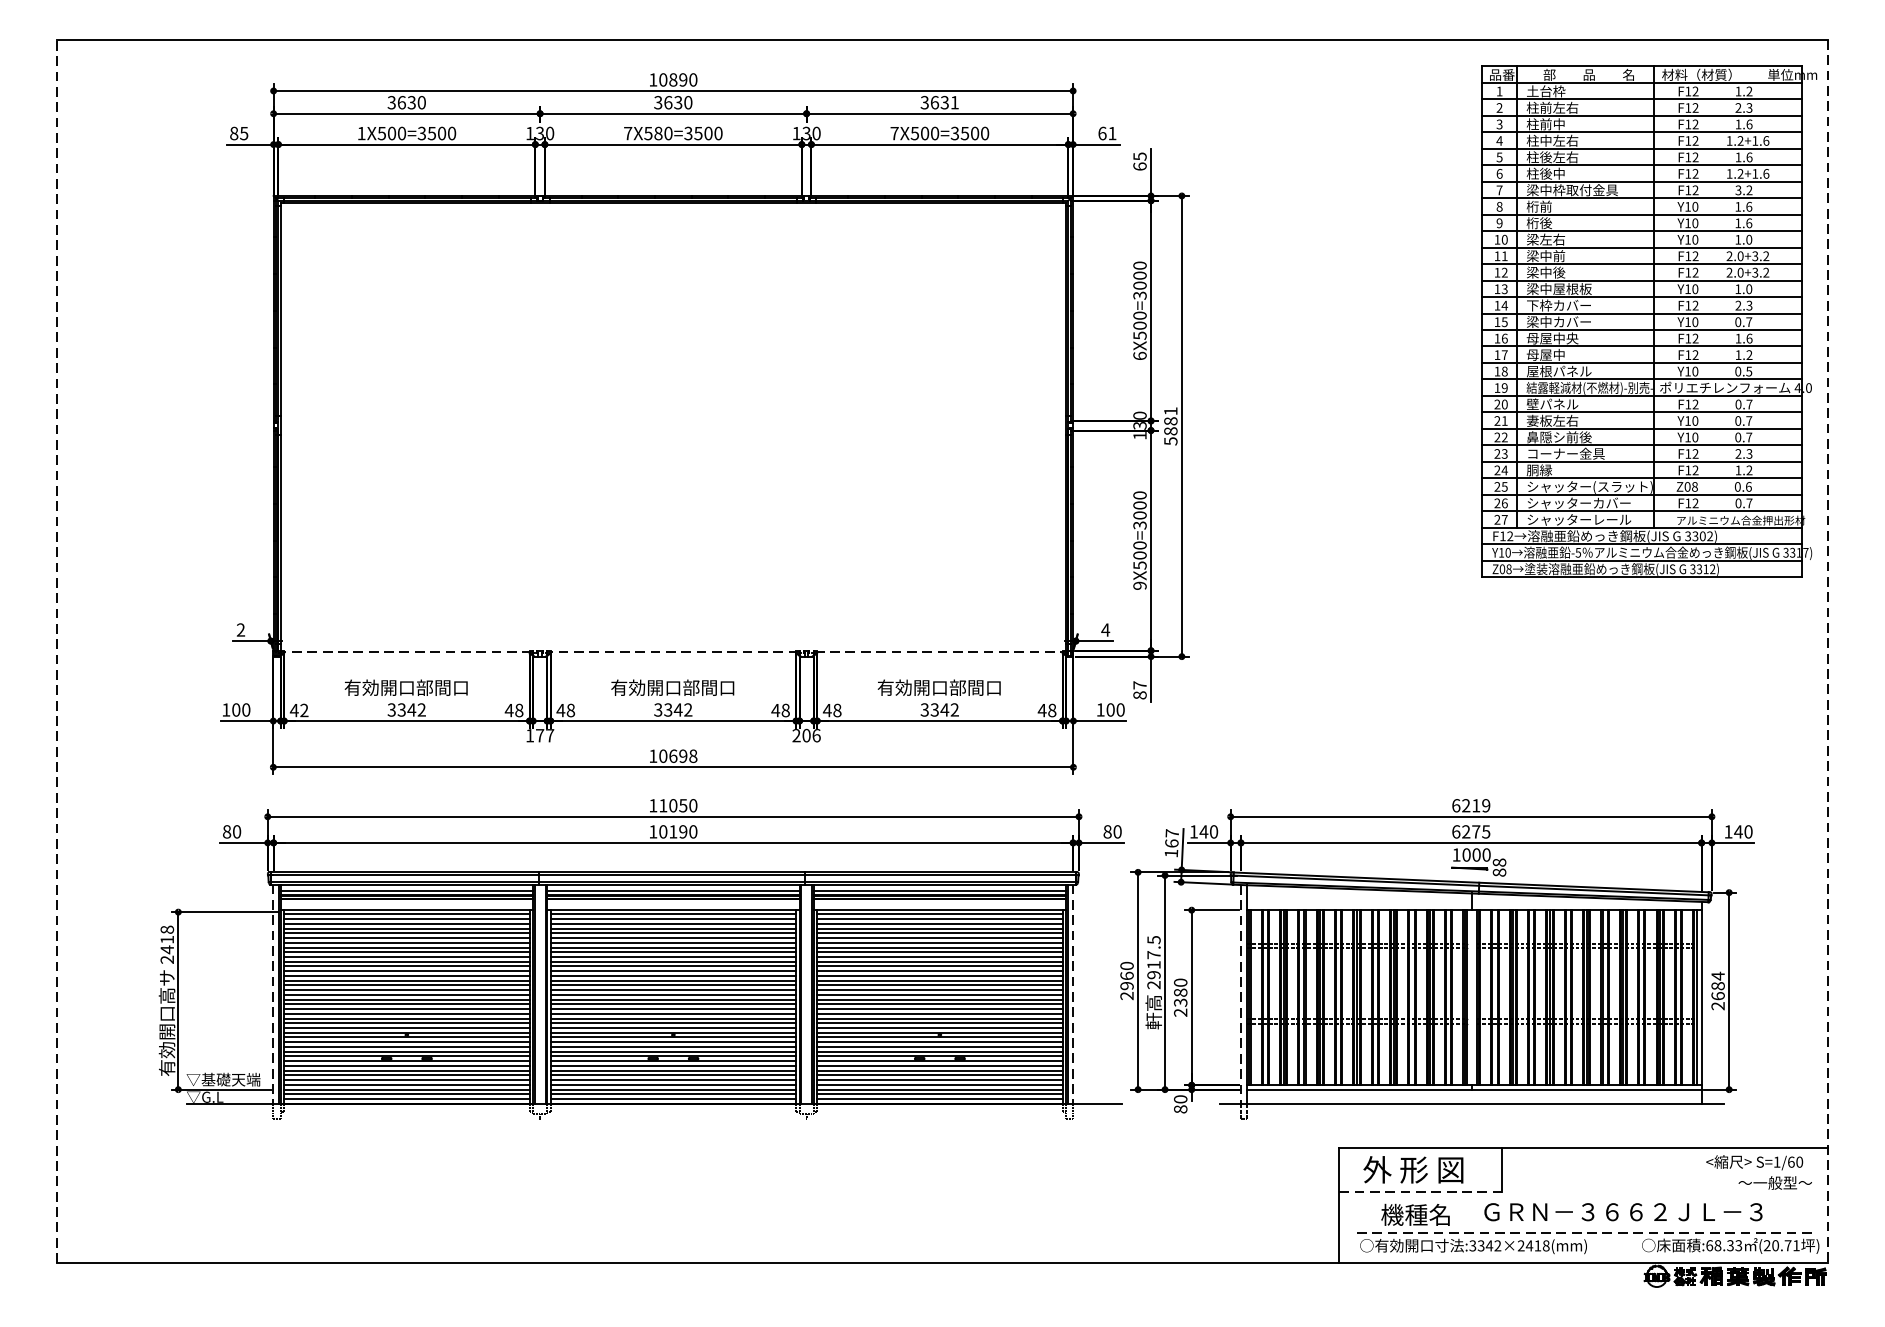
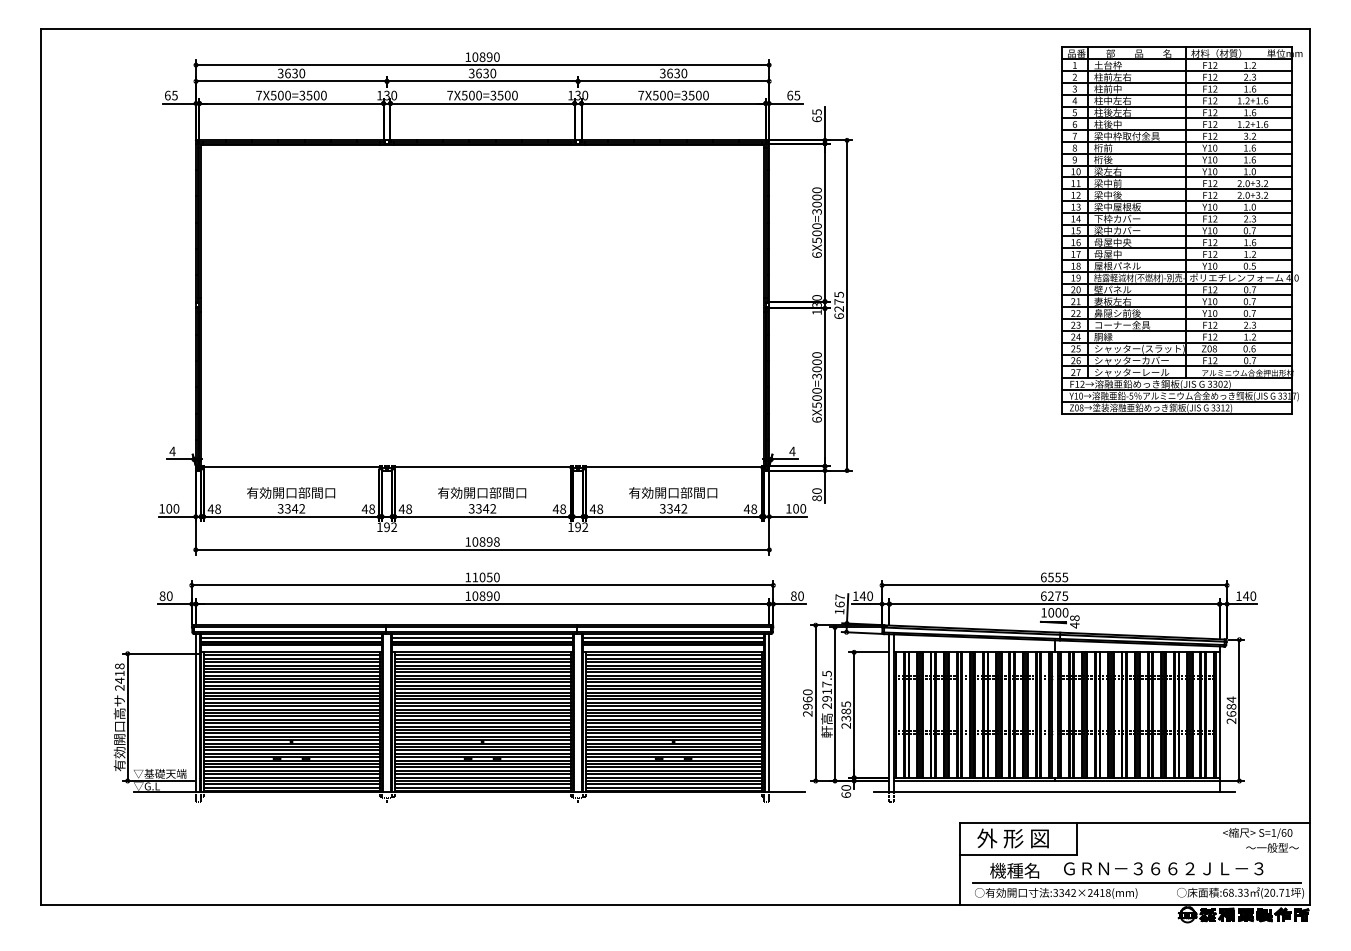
text: (955, 102) -> (684, 73), 3631 -> 3630
text: (233, 133) -> (167, 95), 85 -> 65
text: (360, 133) -> (258, 95), 1X500=3500 -> 7X500=3500
text: (657, 133) -> (471, 95), 7X580=3500 -> 7X500=3500
text: (1112, 133) -> (797, 95), 61 -> 65
text: (1169, 426) -> (838, 305), 5881 -> 6275
text: (1139, 585) -> (816, 419), 9X500=3000 -> 6X500=3000
text: (240, 630) -> (172, 451), 2 -> 4
line: (56, 650) -> (40, 466), dashed -> solid
line: (406, 652) -> (291, 467), dashed -> solid
line: (673, 652) -> (482, 467), dashed -> solid
line: (939, 652) -> (673, 467), dashed -> solid
line: (1828, 652) -> (1310, 467), dashed -> solid
text: (1139, 684) -> (816, 490), 87 -> 80
text: (304, 710) -> (218, 509), 42 -> 48
text: (544, 736) -> (390, 527), 177 -> 192
text: (807, 736) -> (578, 527), 206 -> 192
text: (673, 755) -> (482, 541), 10698 -> 10898
text: (1476, 805) -> (1058, 577), 6219 -> 6555
text: (673, 832) -> (482, 596), 10190 -> 10890
text: (1499, 872) -> (1074, 625), 88 -> 48
text: (1179, 982) -> (845, 704), 2380 -> 2385
line: (272, 994) -> (195, 712), dashed -> solid
line: (1073, 994) -> (769, 712), dashed -> solid
line: (1241, 994) -> (889, 712), dashed -> solid
text: (1179, 1108) -> (845, 794), 80 -> 60
line: (1420, 1192) -> (1018, 854), dashed -> solid
line: (1586, 1232) -> (1137, 883), dashed -> solid

